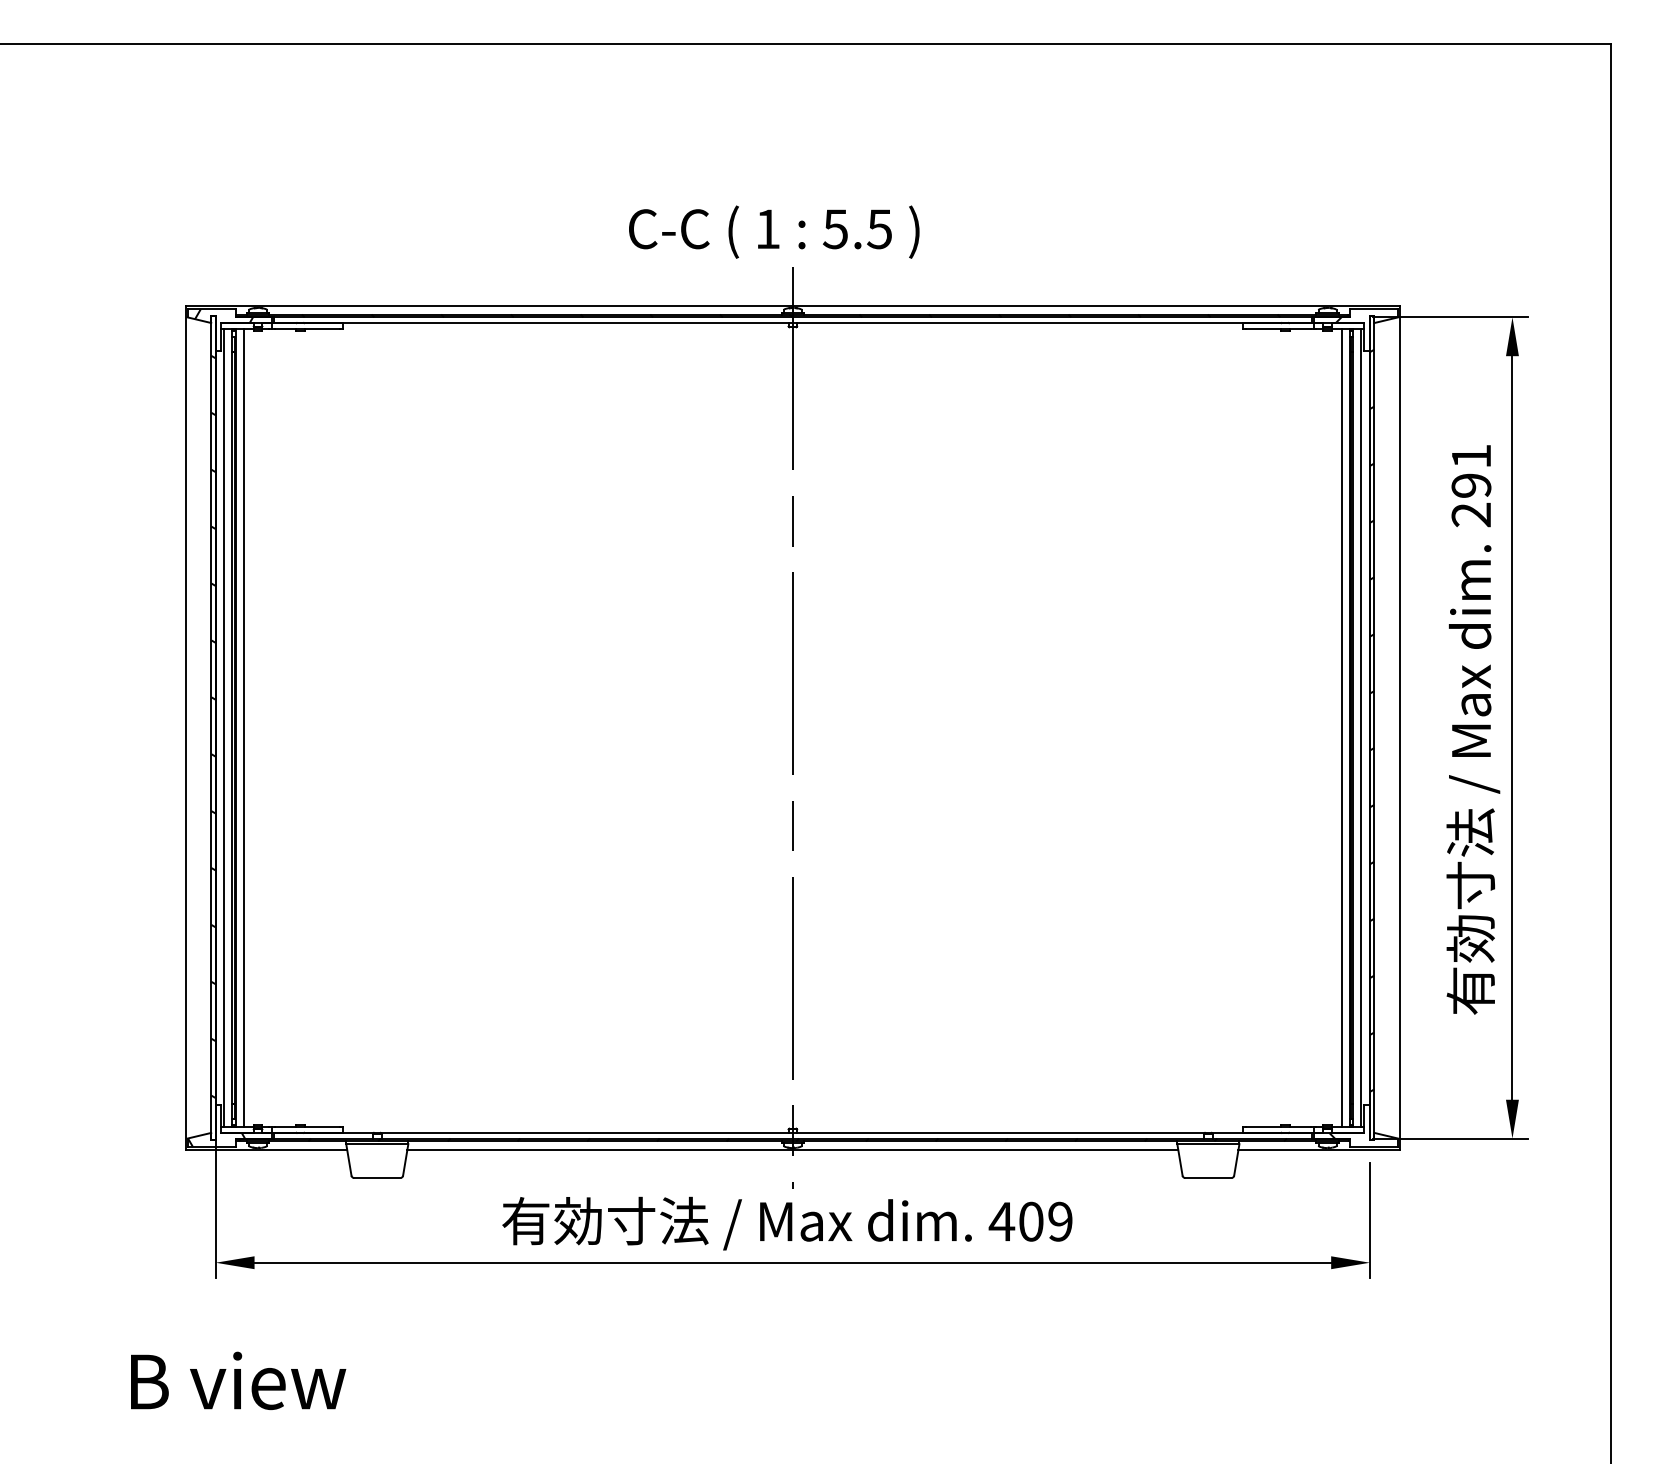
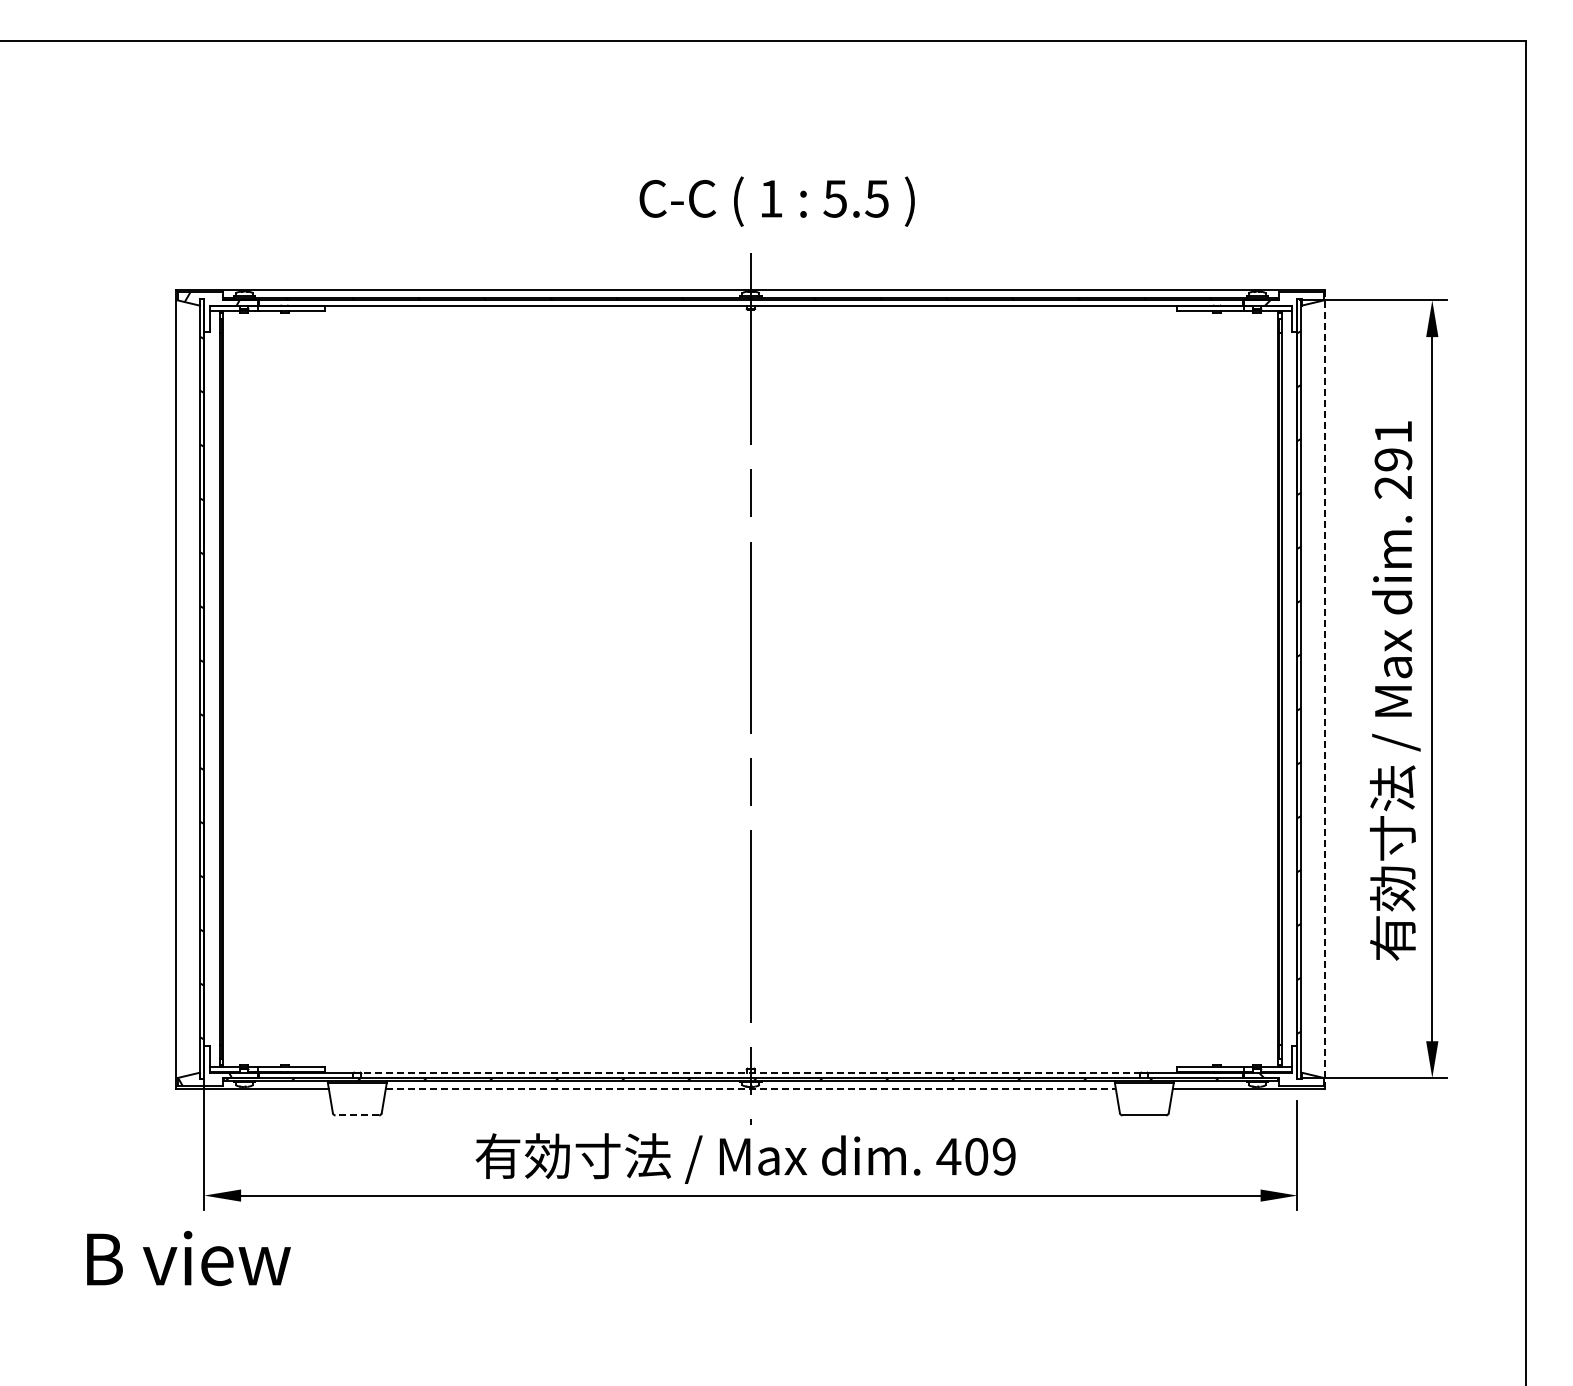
text: (773, 231) -> (776, 201), moved
line: (224, 728) -> (212, 689), removed
line: (244, 728) -> (231, 689), removed
line: (1341, 728) -> (1270, 689), removed
line: (1361, 728) -> (1289, 689), removed
line: (1399, 728) -> (1325, 689), solid -> dashed
line: (792, 1132) -> (750, 1072), solid -> dashed
line: (792, 1149) -> (750, 1088), solid -> dashed
line: (377, 1178) -> (357, 1115), solid -> dashed
text: (238, 1380) -> (188, 1258), moved

